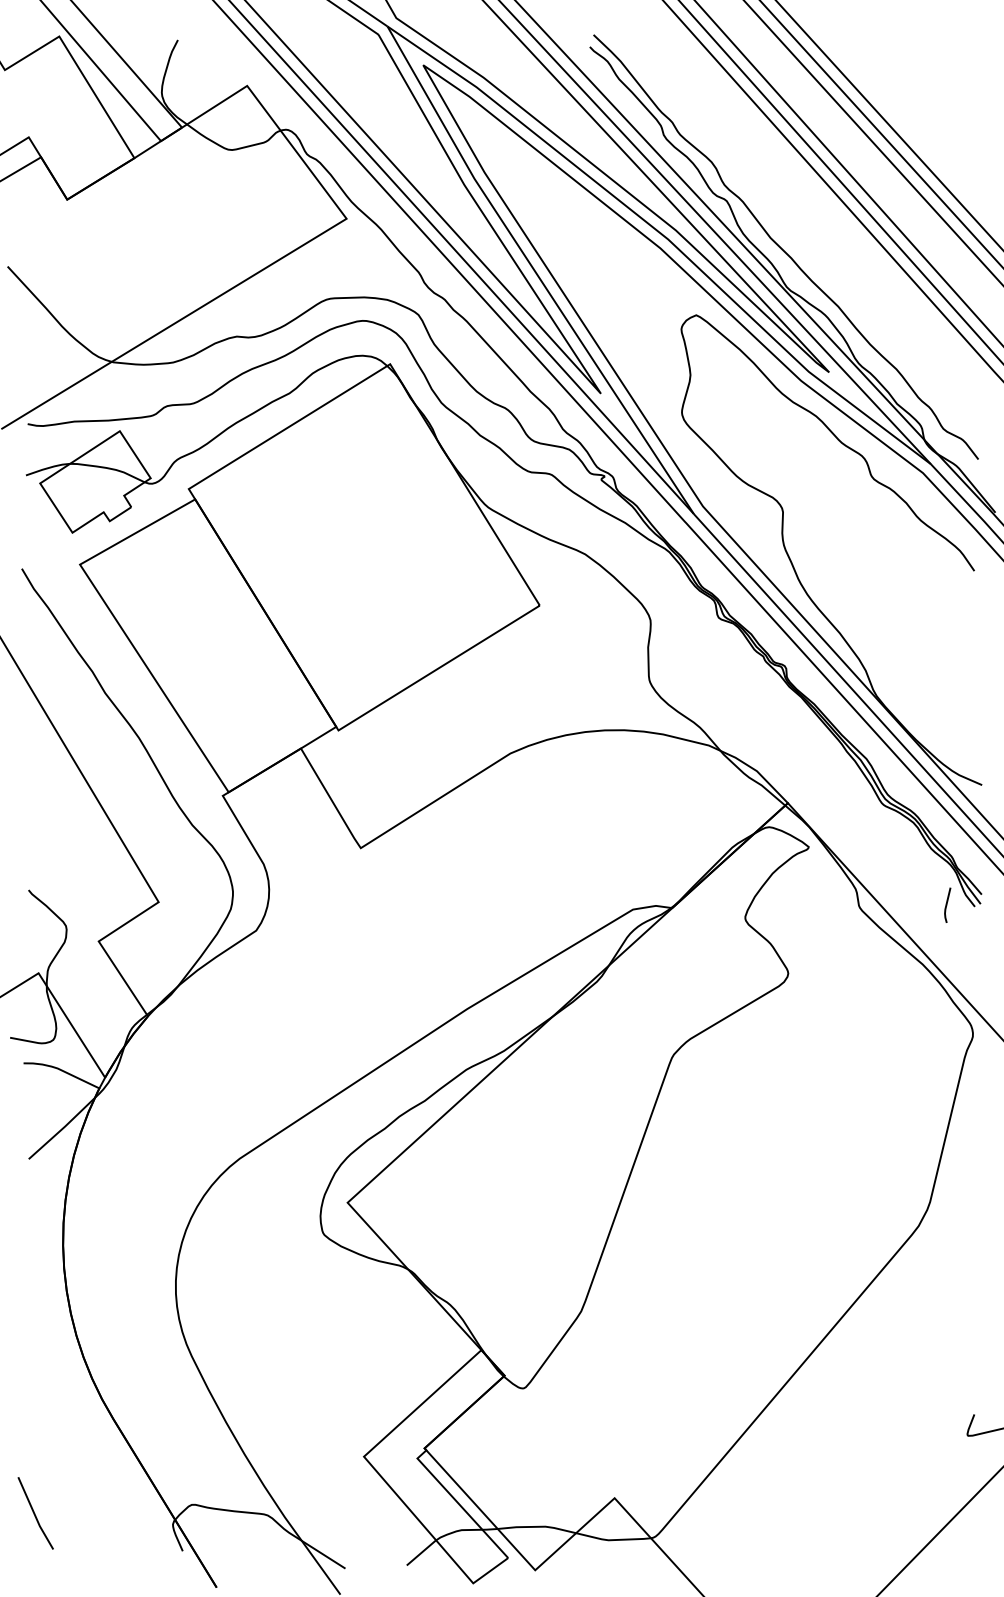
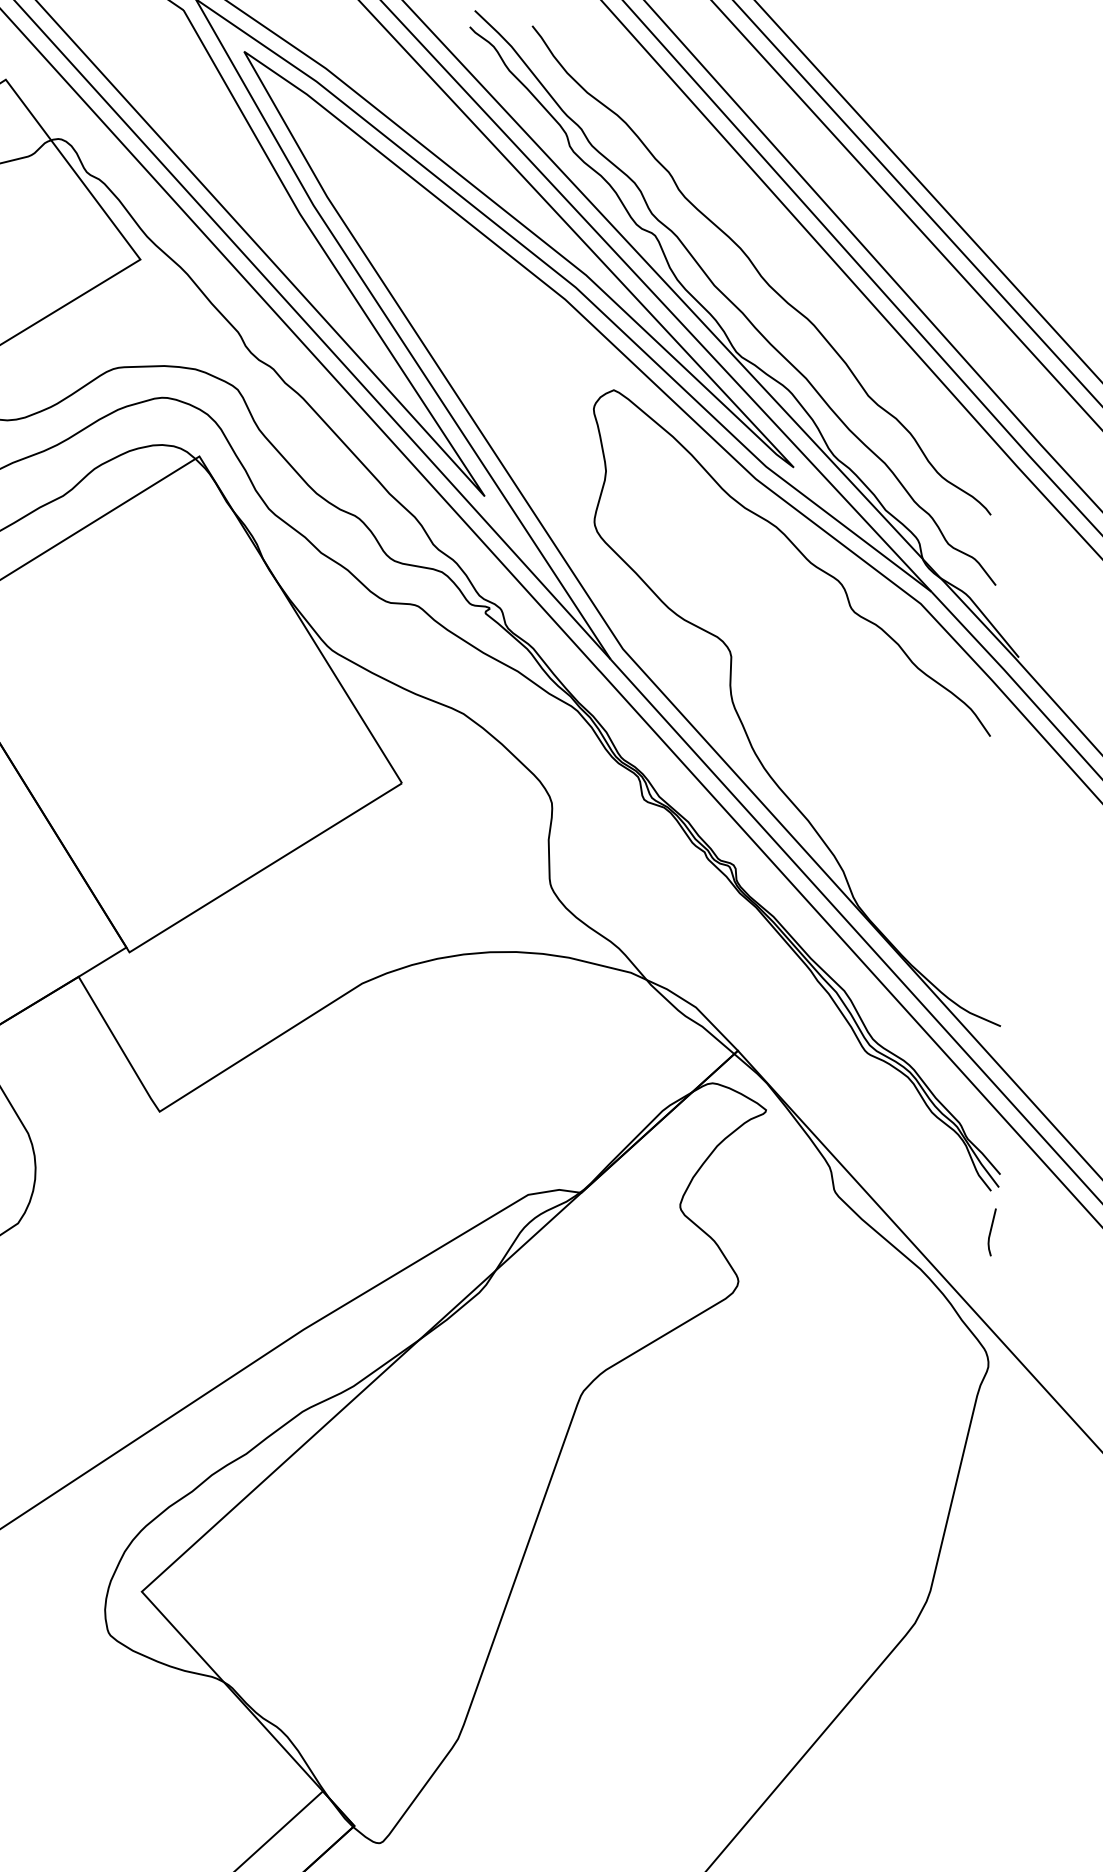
curve: (803, 226) -> (759, 270), added
line: (947, 904) -> (991, 1231), moved

